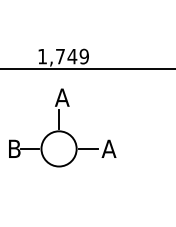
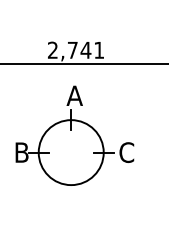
text: (63, 56) -> (76, 50), 1,749 -> 2,741
circle: (58, 148) -> (70, 152), size x1.67
text: (108, 148) -> (125, 152), A -> C

